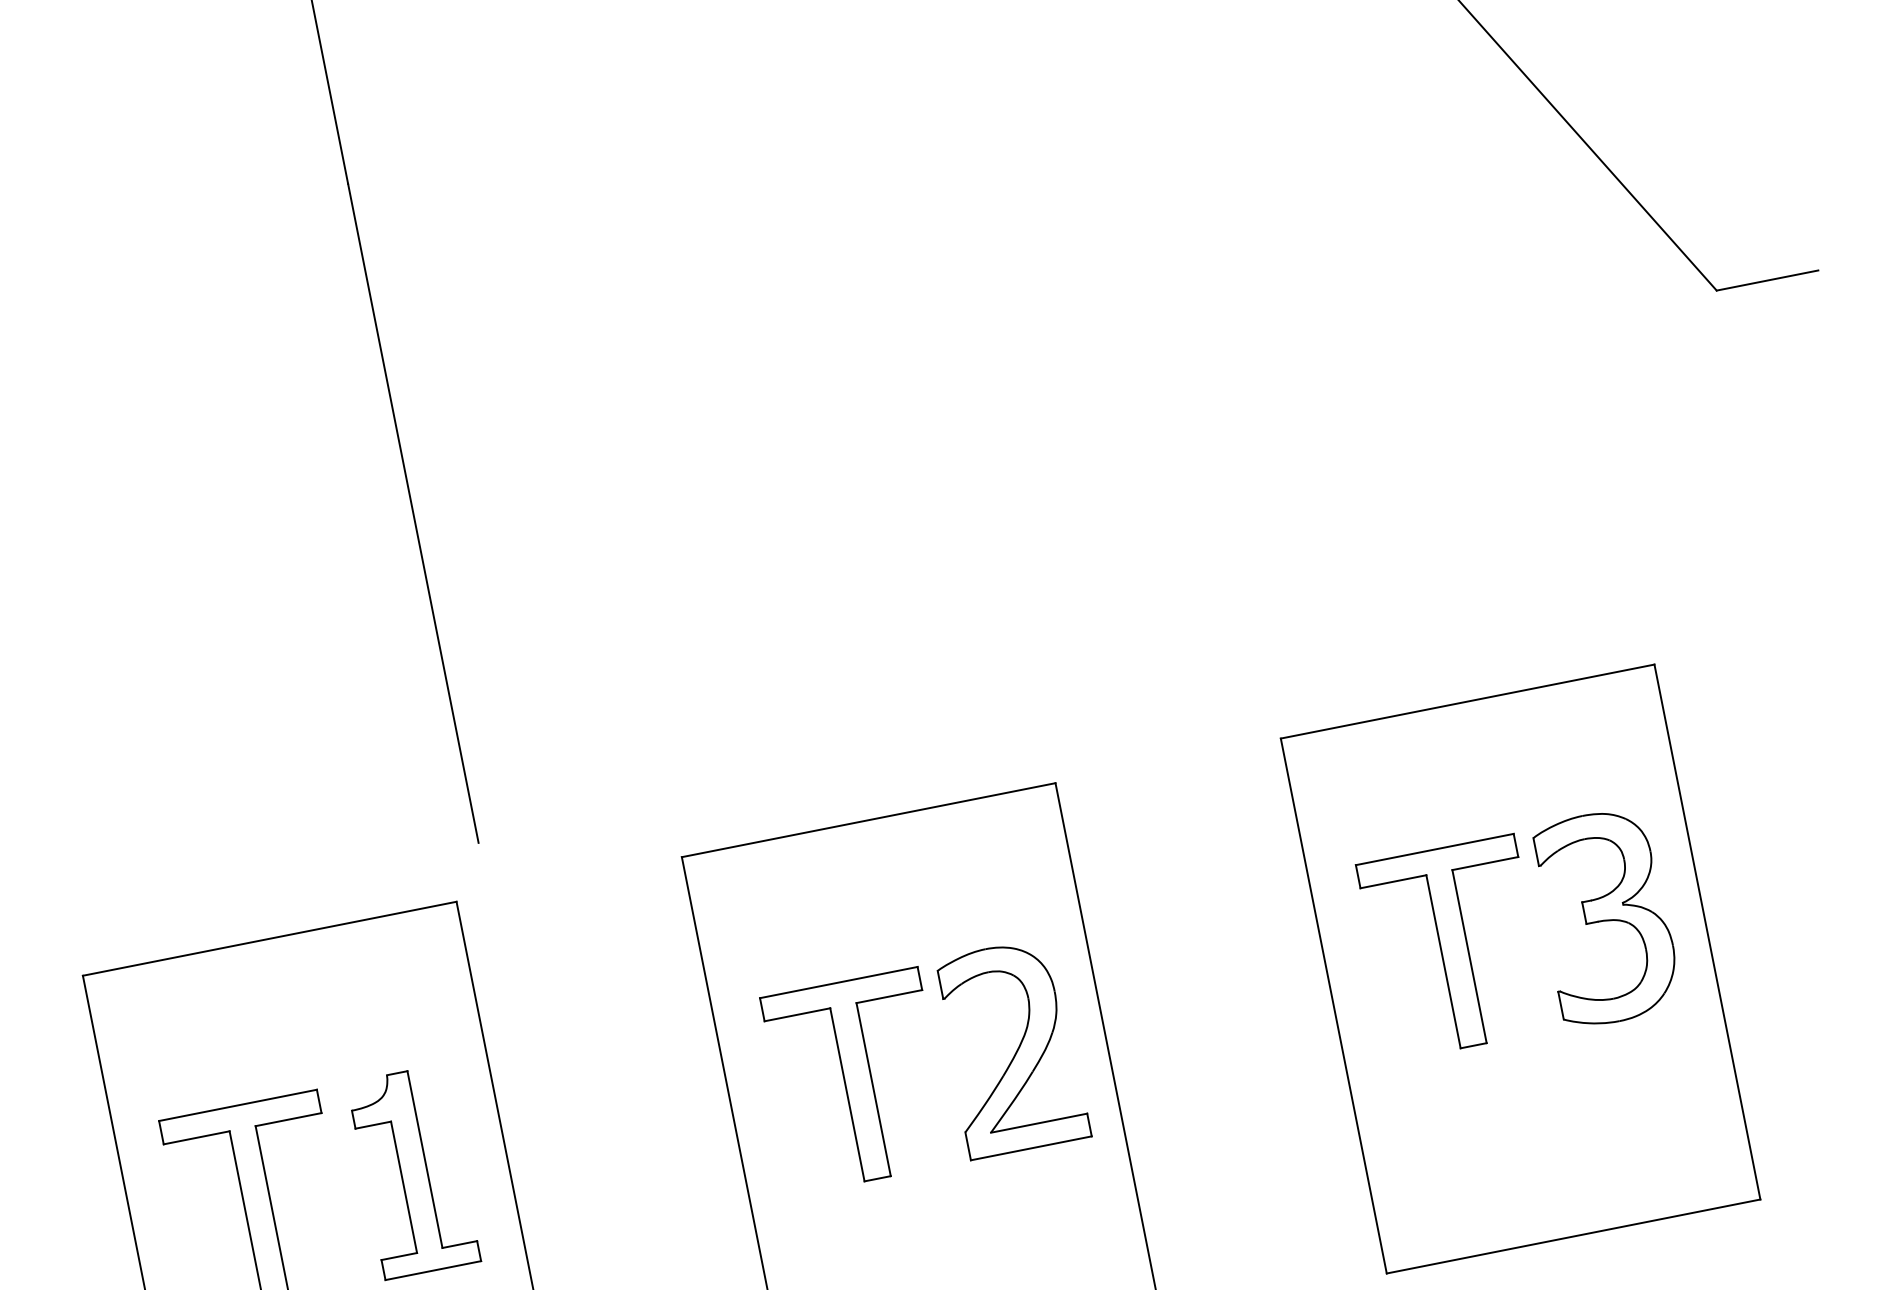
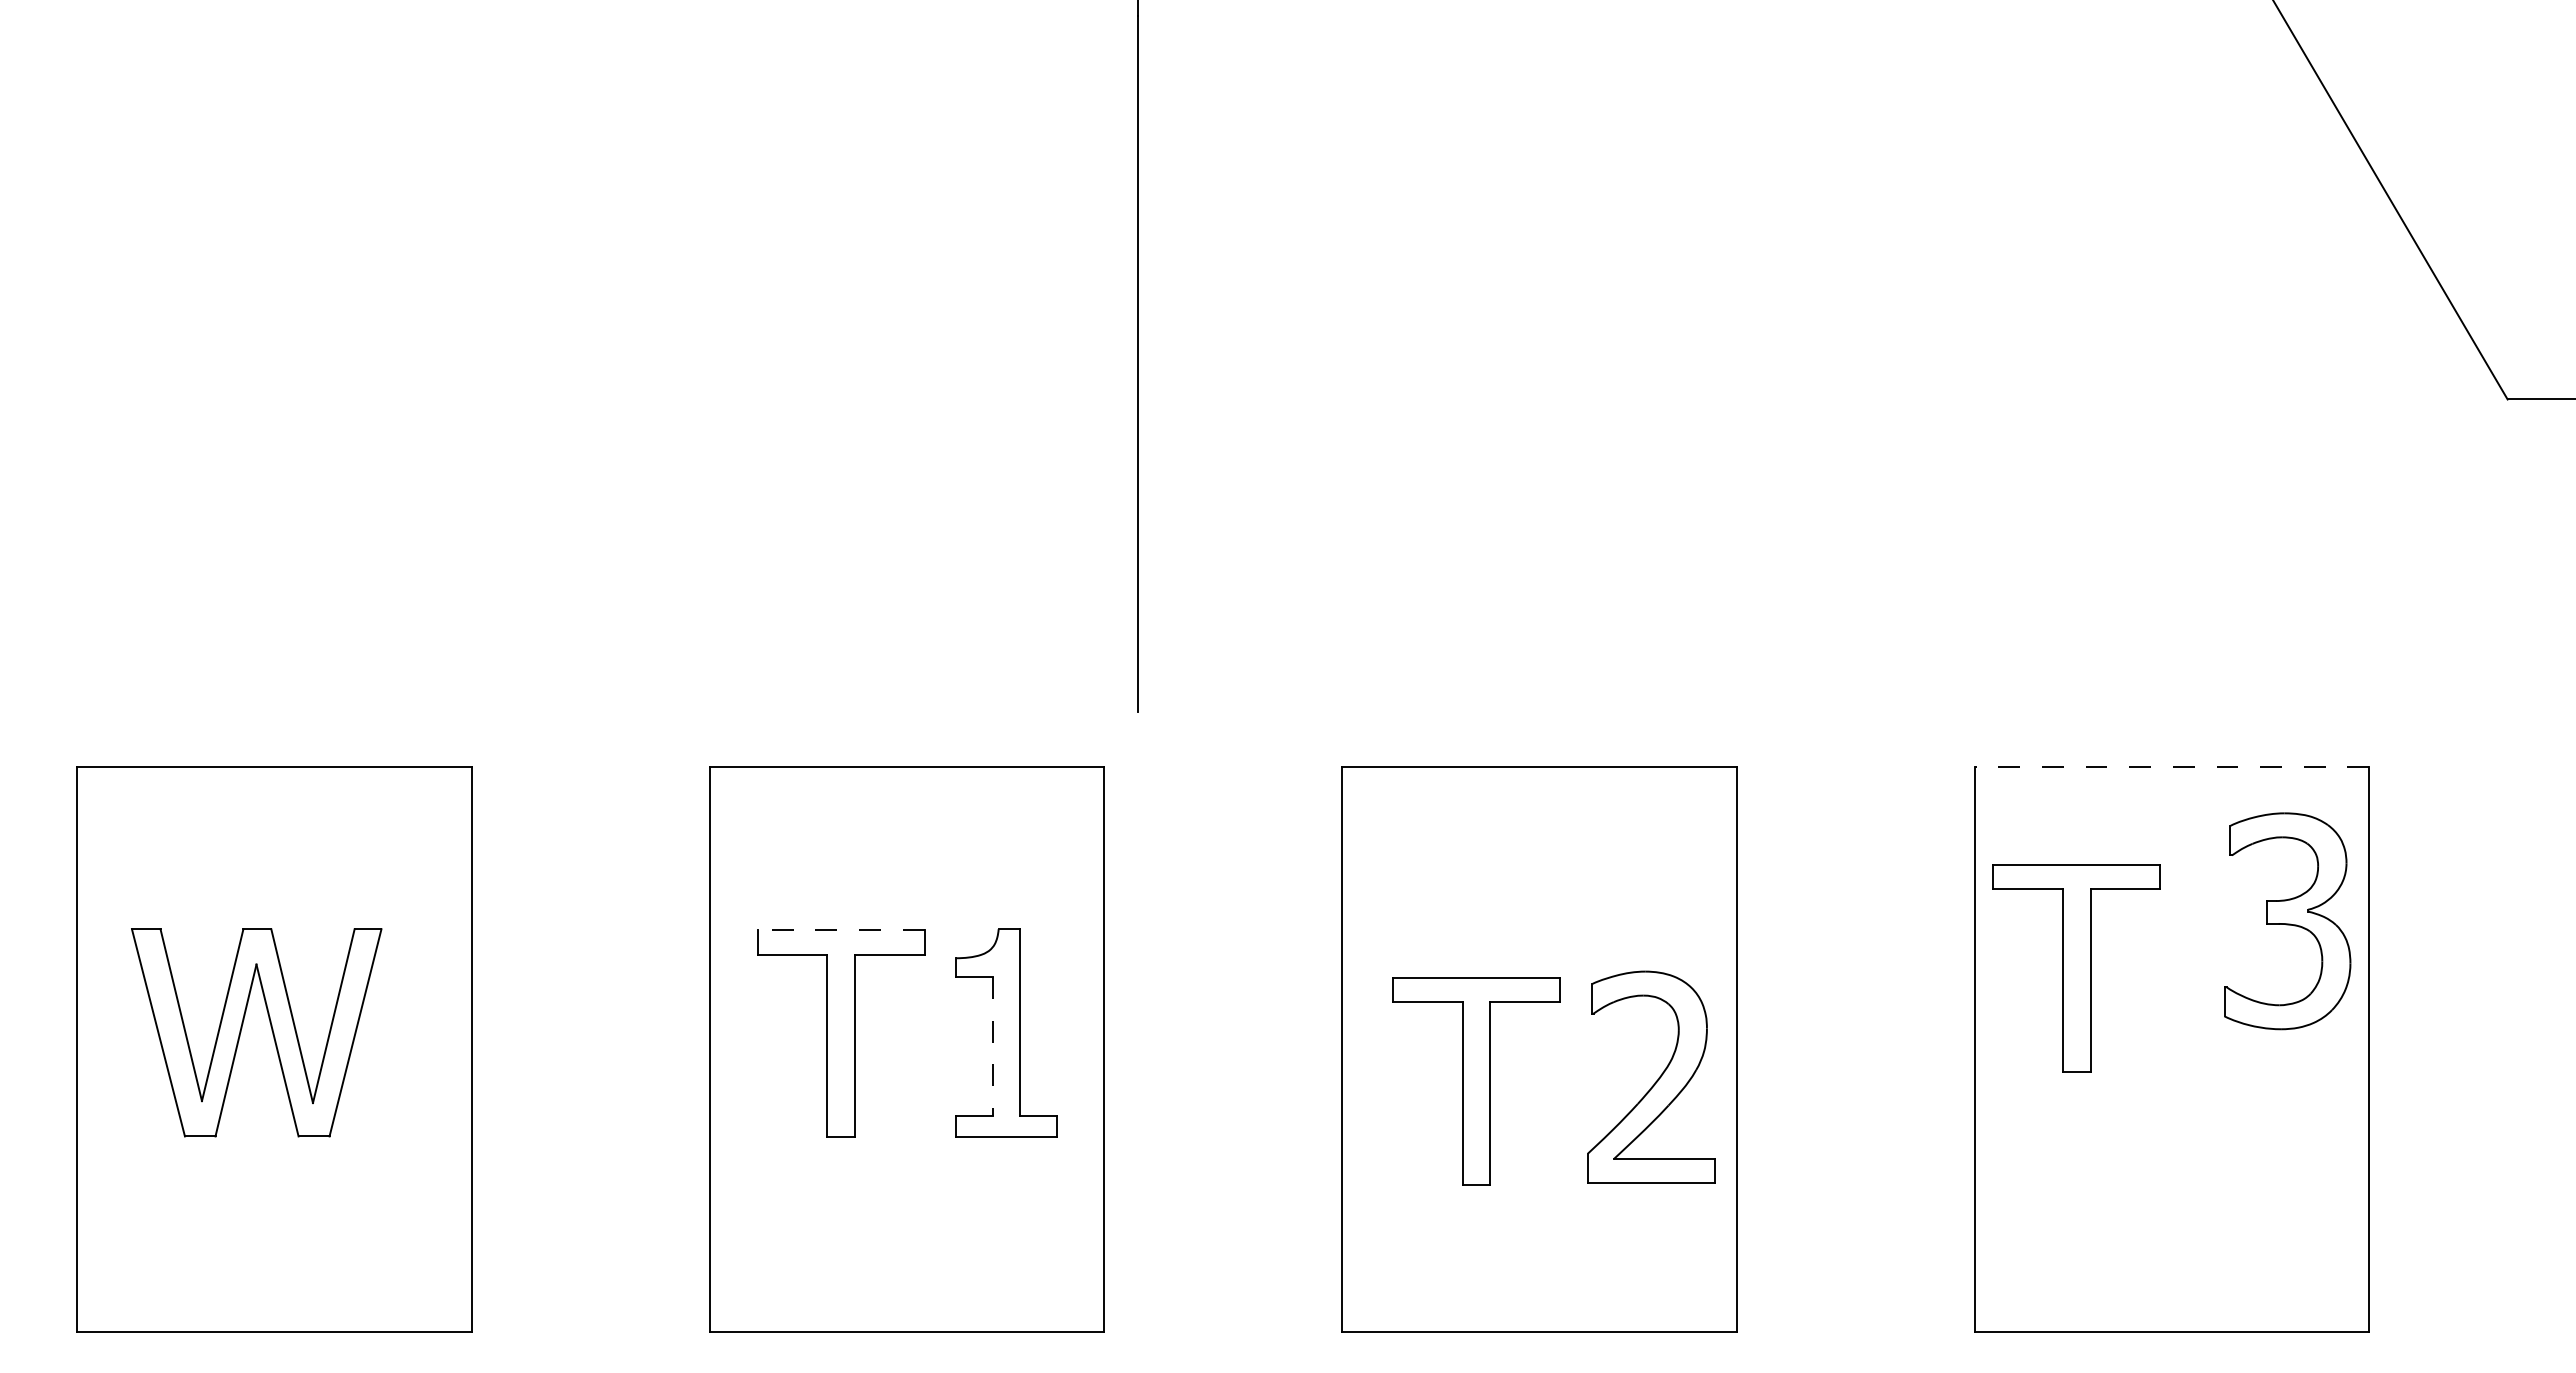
line: (1467, 701) -> (2171, 766), solid -> dashed
part: (1605, 917) -> (2287, 921), moved
part: (1454, 947) -> (2076, 968), moved
part: (1016, 1050) -> (1656, 1080), moved
part: (858, 1080) -> (1476, 1081), moved
line: (237, 1105) -> (840, 929), solid -> dashed
line: (404, 1188) -> (993, 1047), solid -> dashed

